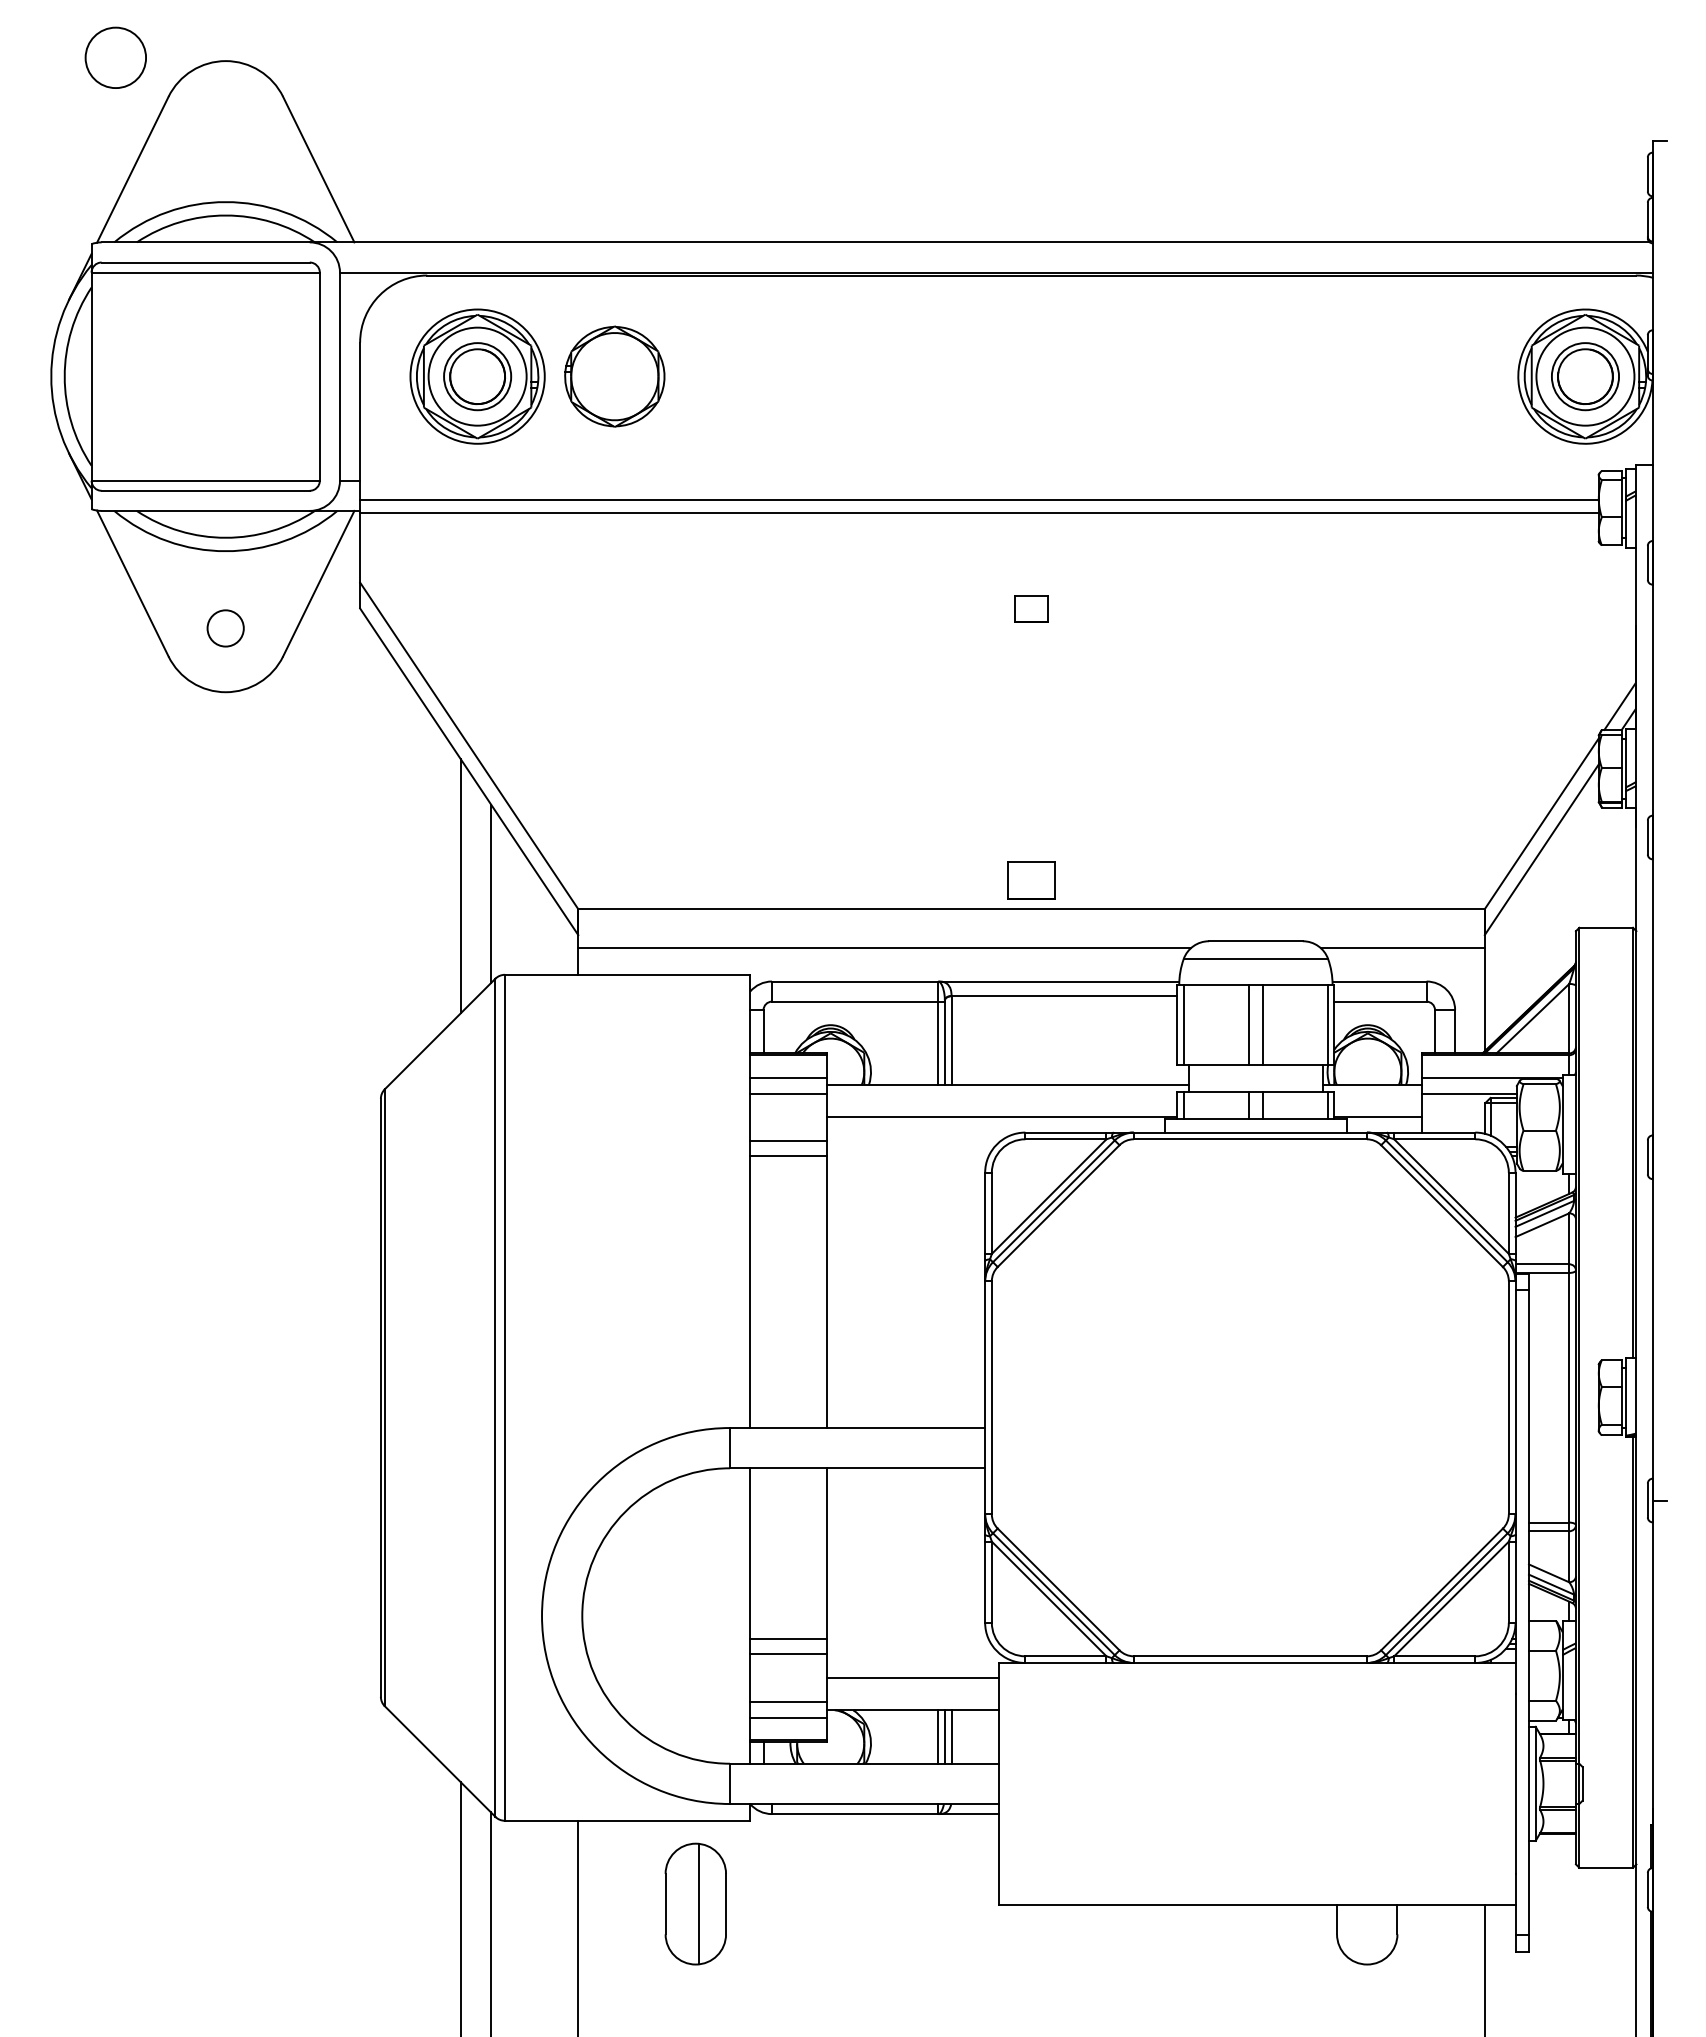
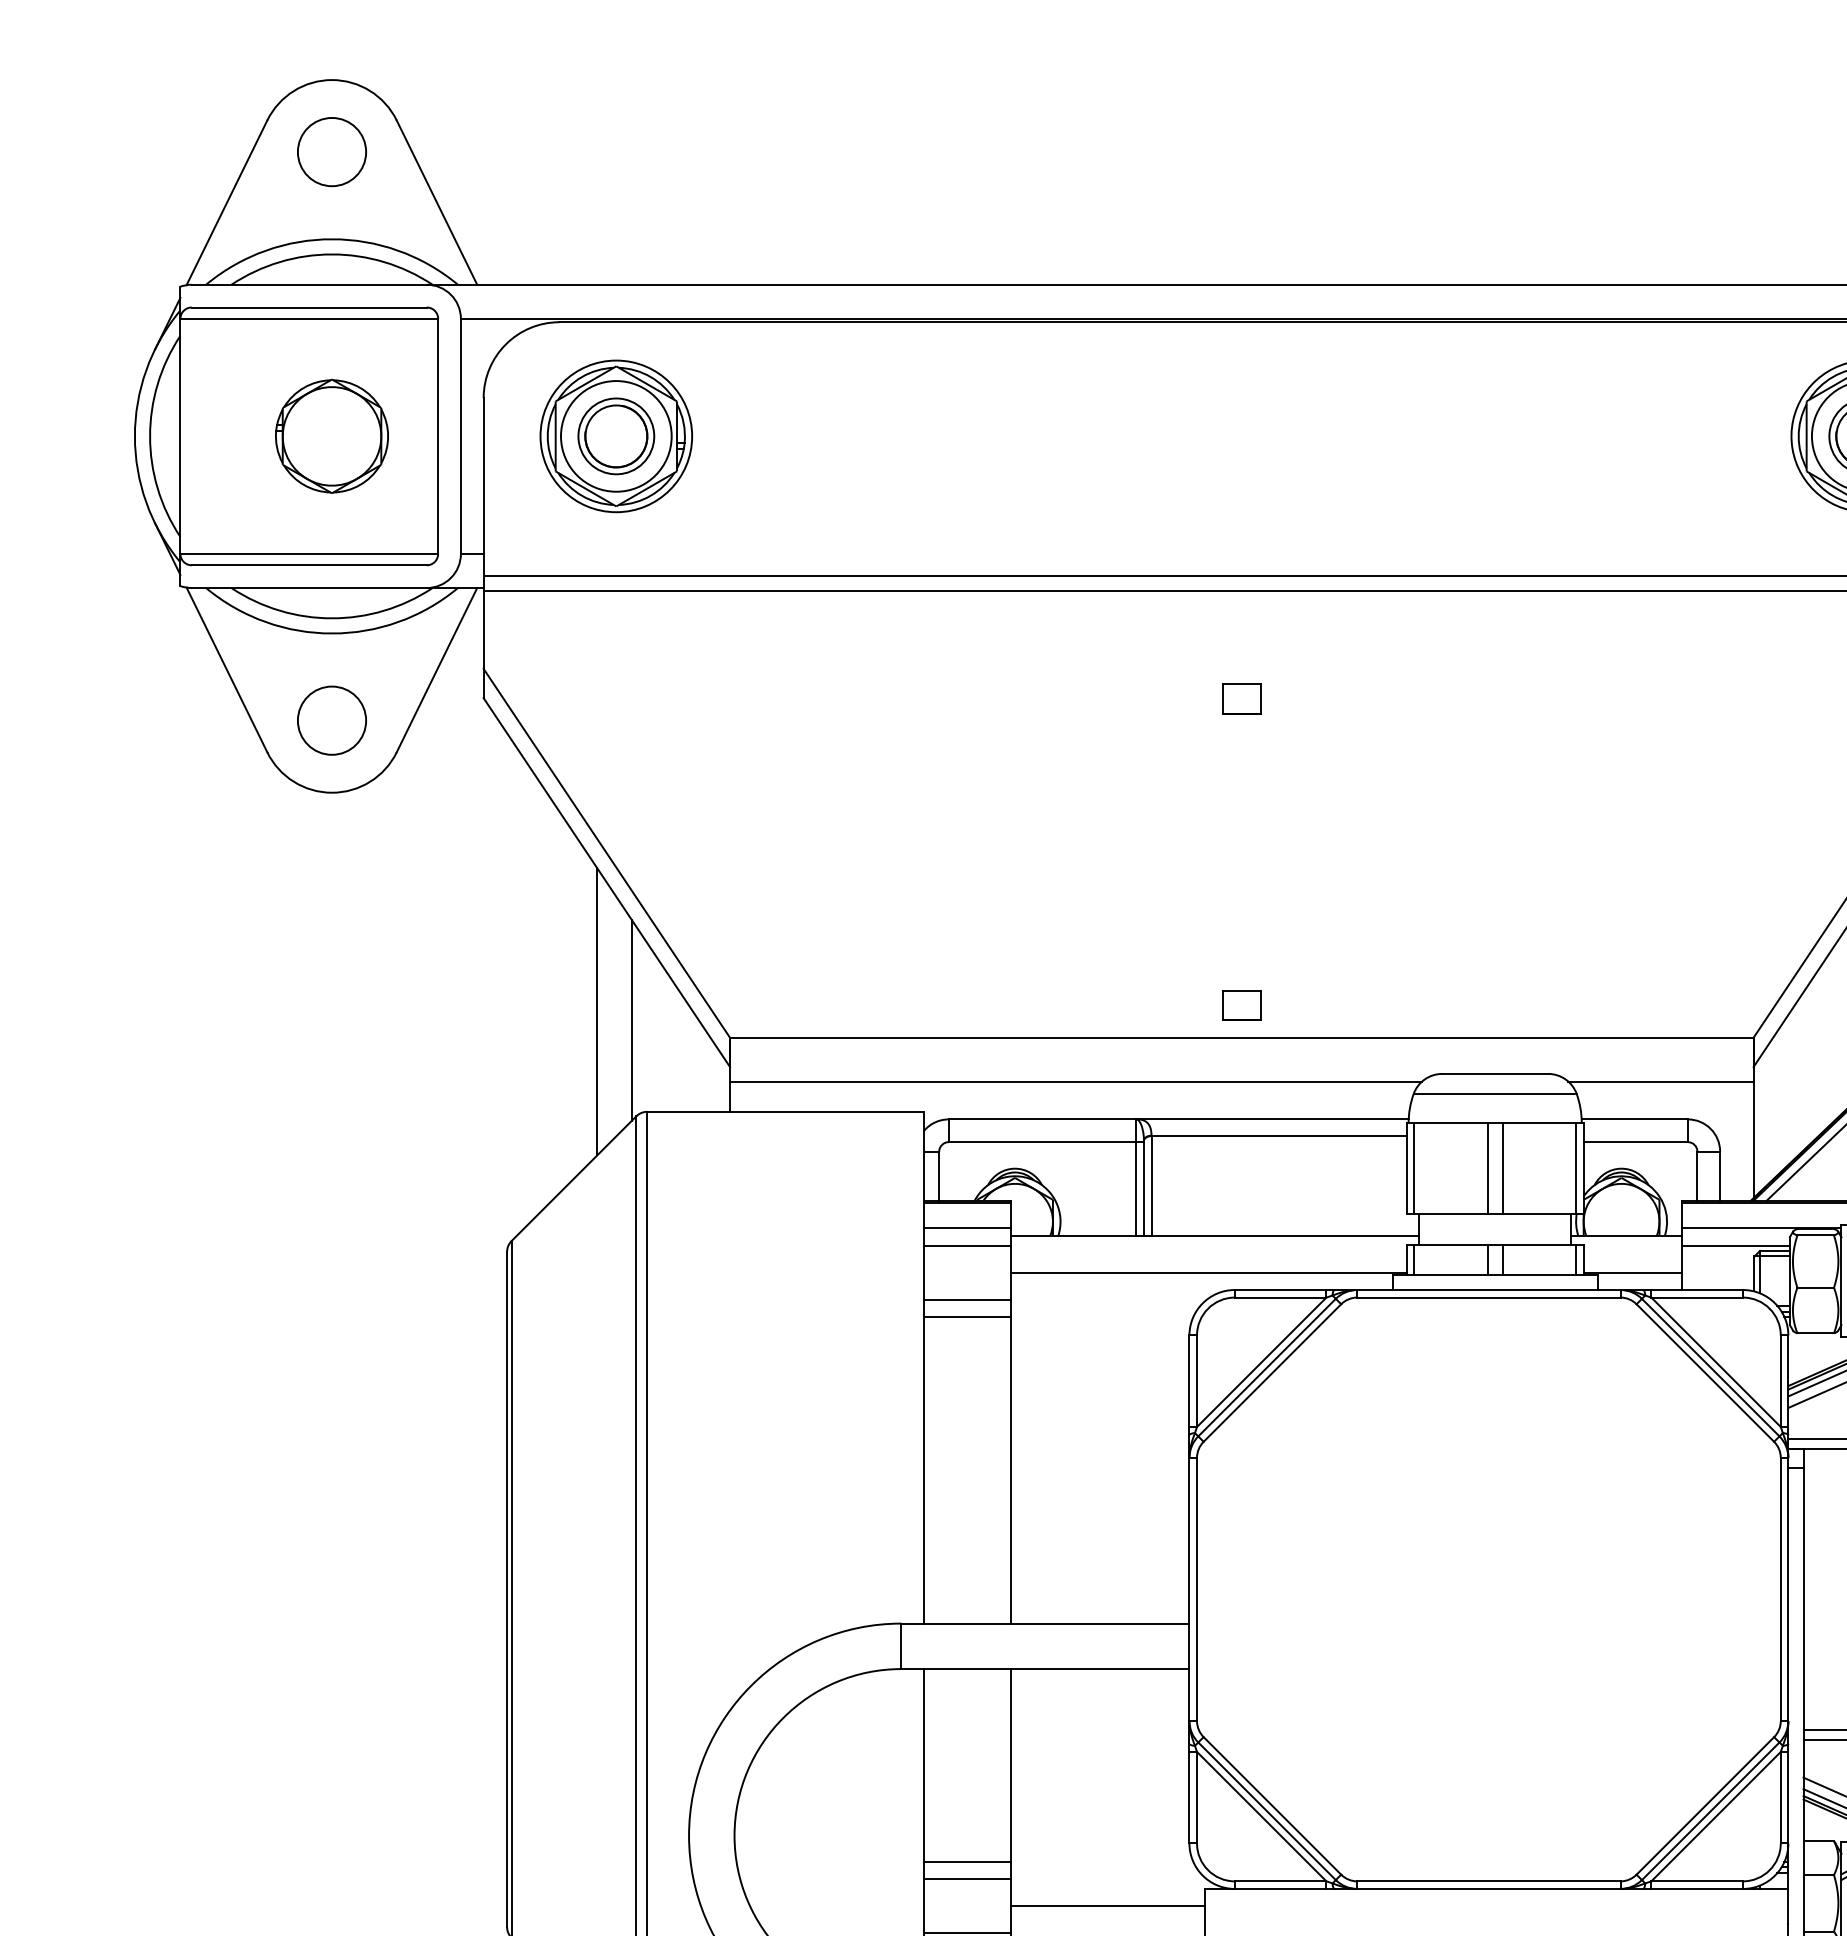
circle: (115, 57) -> (331, 151), moved
part: (614, 376) -> (331, 436), moved
circle: (225, 628) -> (331, 720), size x1.67
part: (1031, 880) -> (1241, 1005), size x0.71

